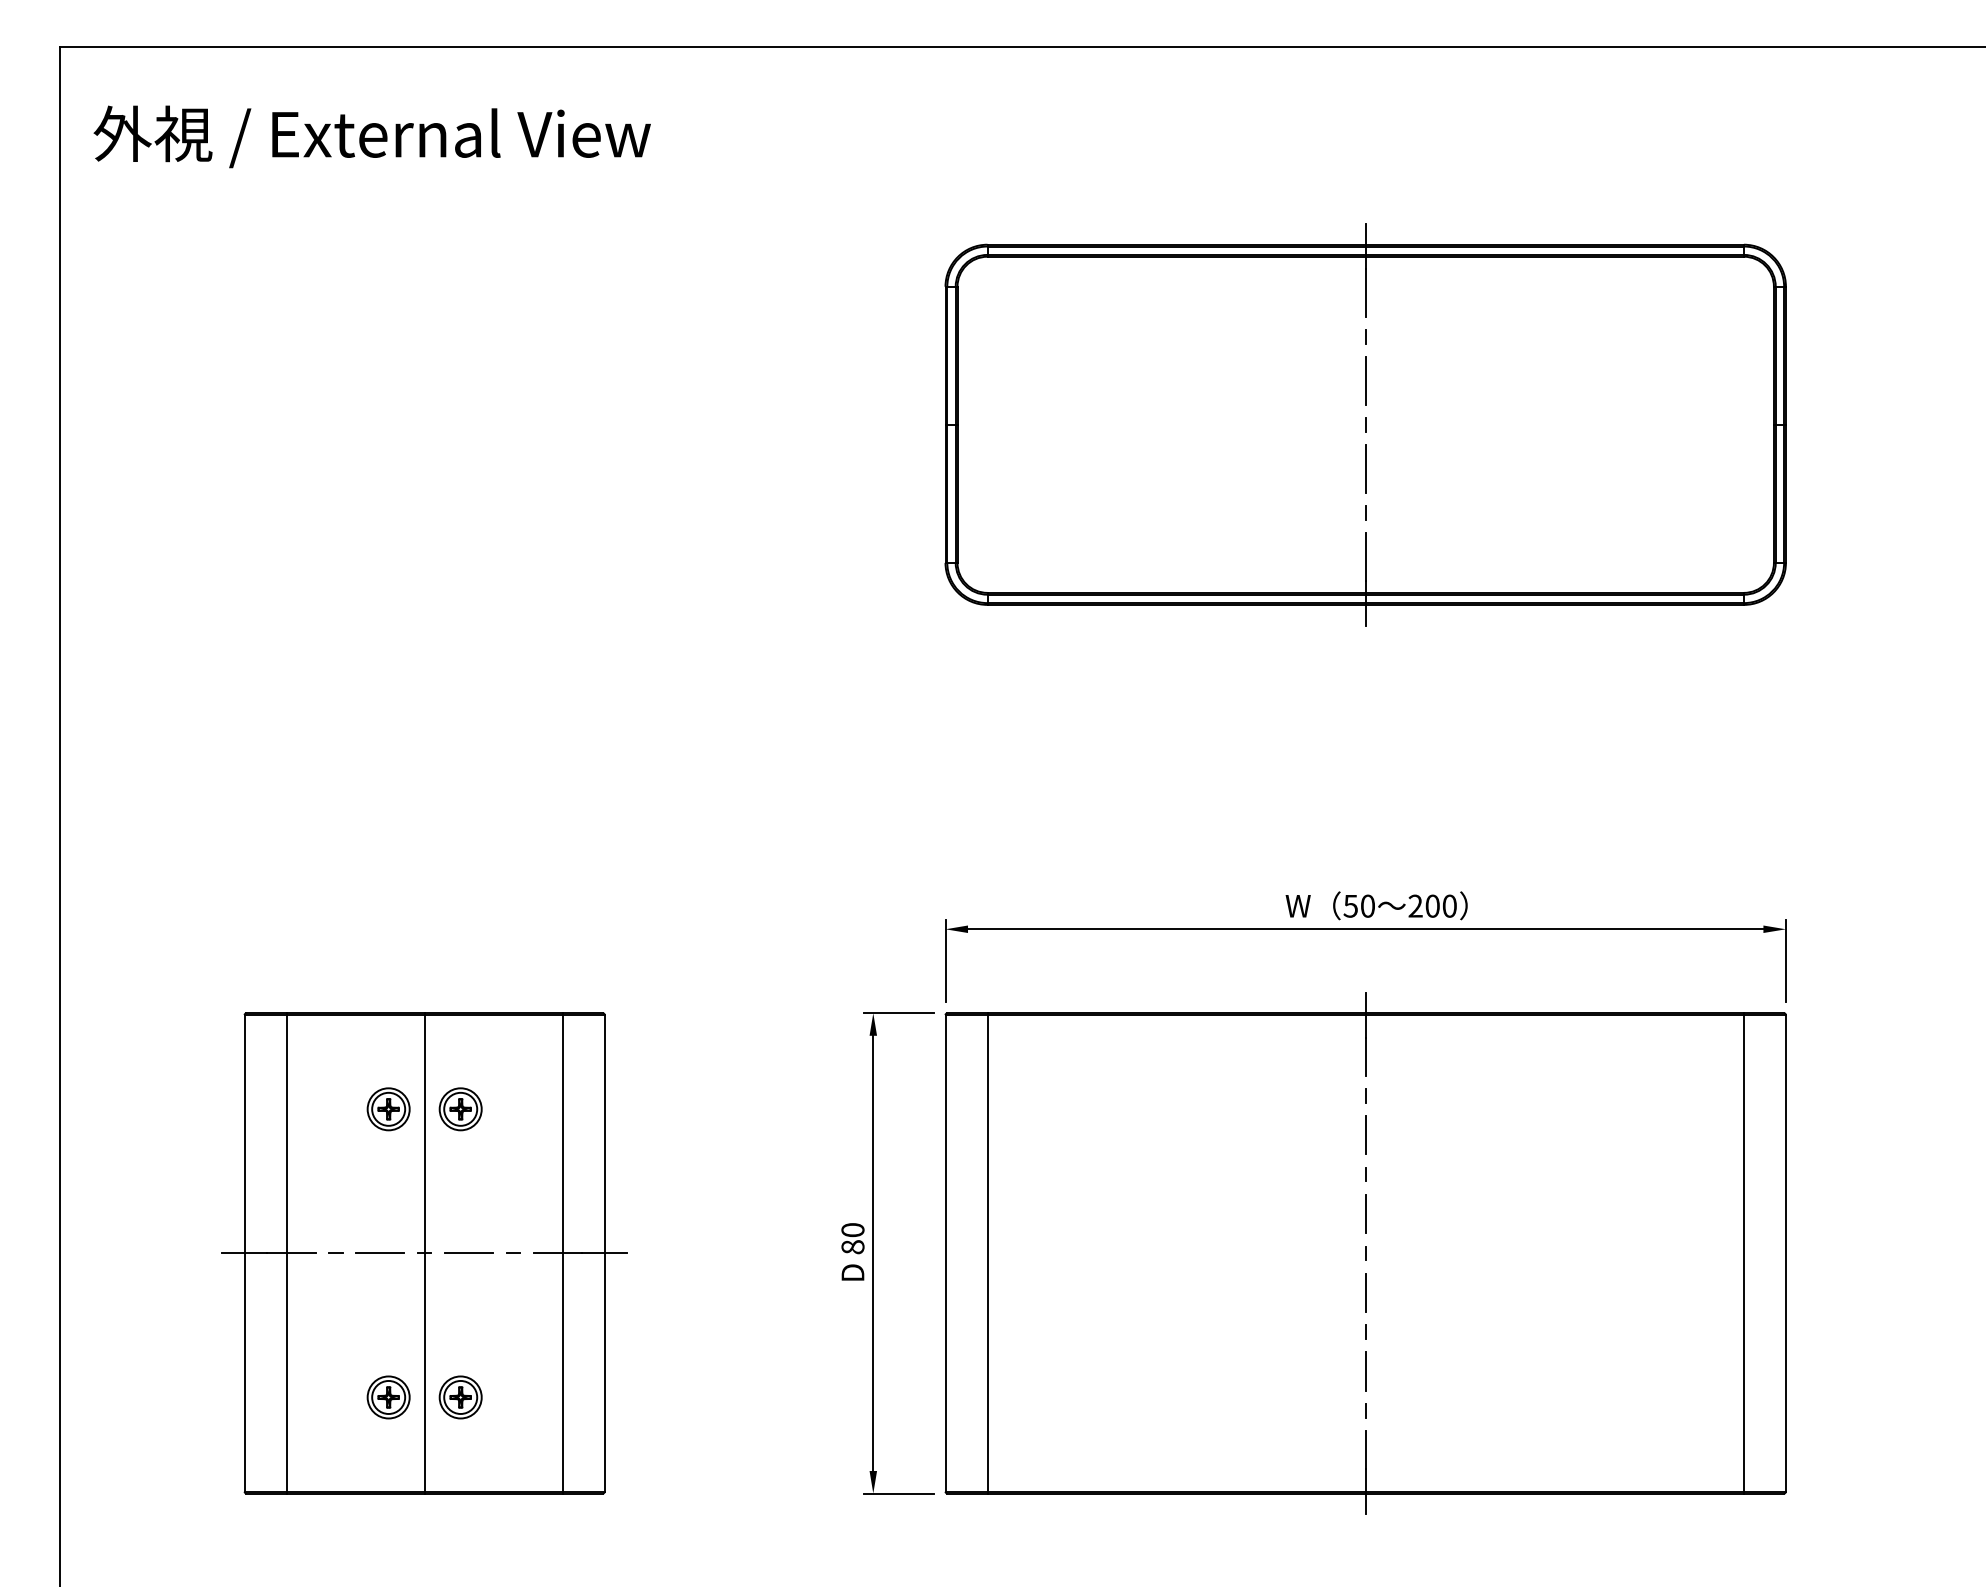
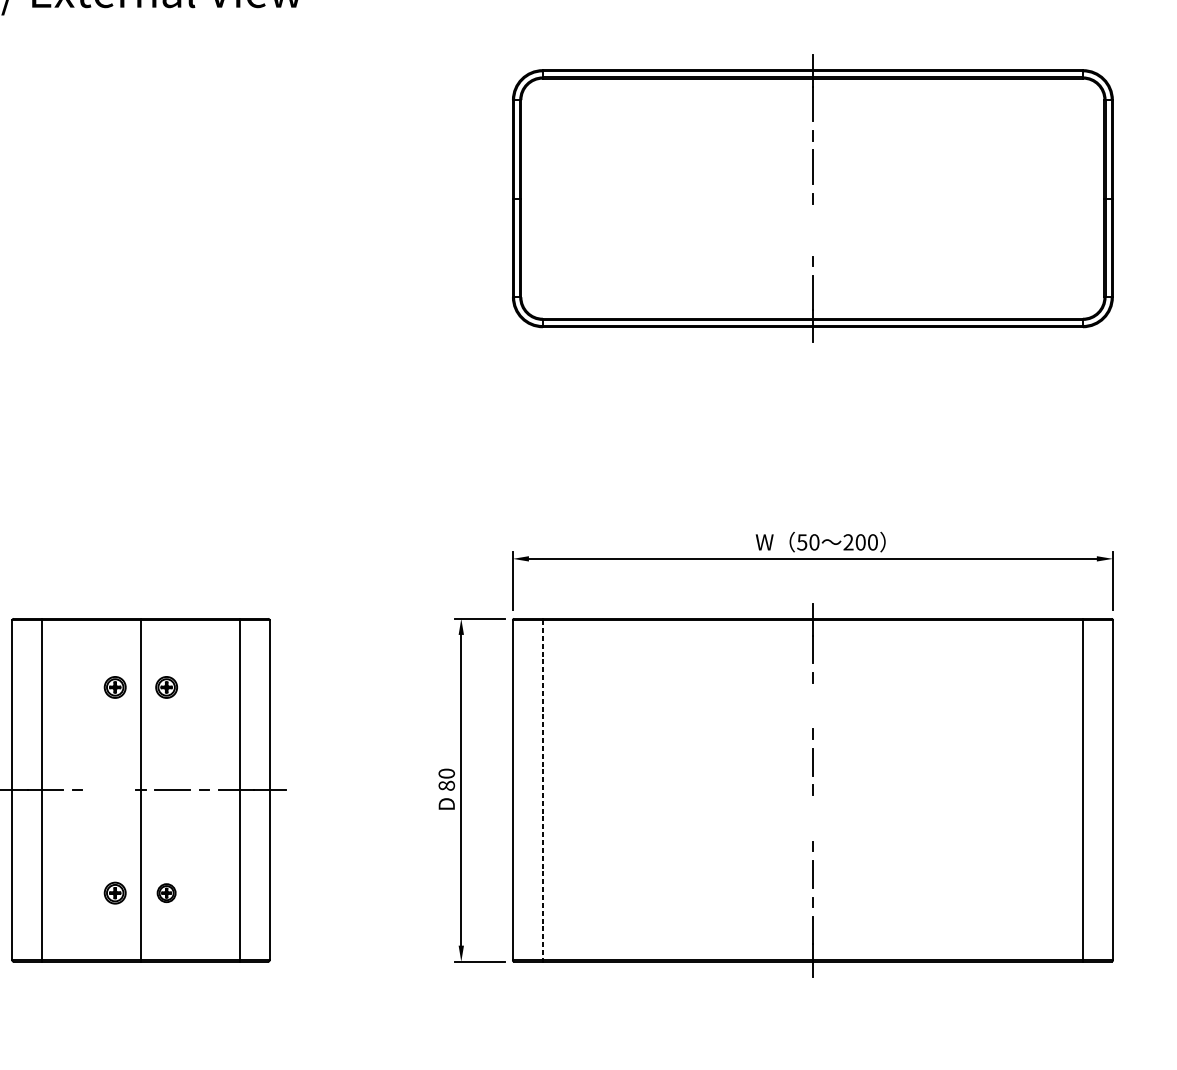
line: (1365, 468) -> (812, 229), removed
part: (388, 1109) -> (115, 687), size x0.7
part: (460, 1109) -> (166, 687), size x0.7
line: (1365, 1135) -> (812, 706), removed
line: (380, 1253) -> (109, 790), removed
line: (987, 1253) -> (542, 790), solid -> dashed
line: (1365, 1292) -> (812, 818), removed
part: (388, 1397) -> (115, 893), size x0.7
part: (460, 1397) -> (166, 893), size x0.6

